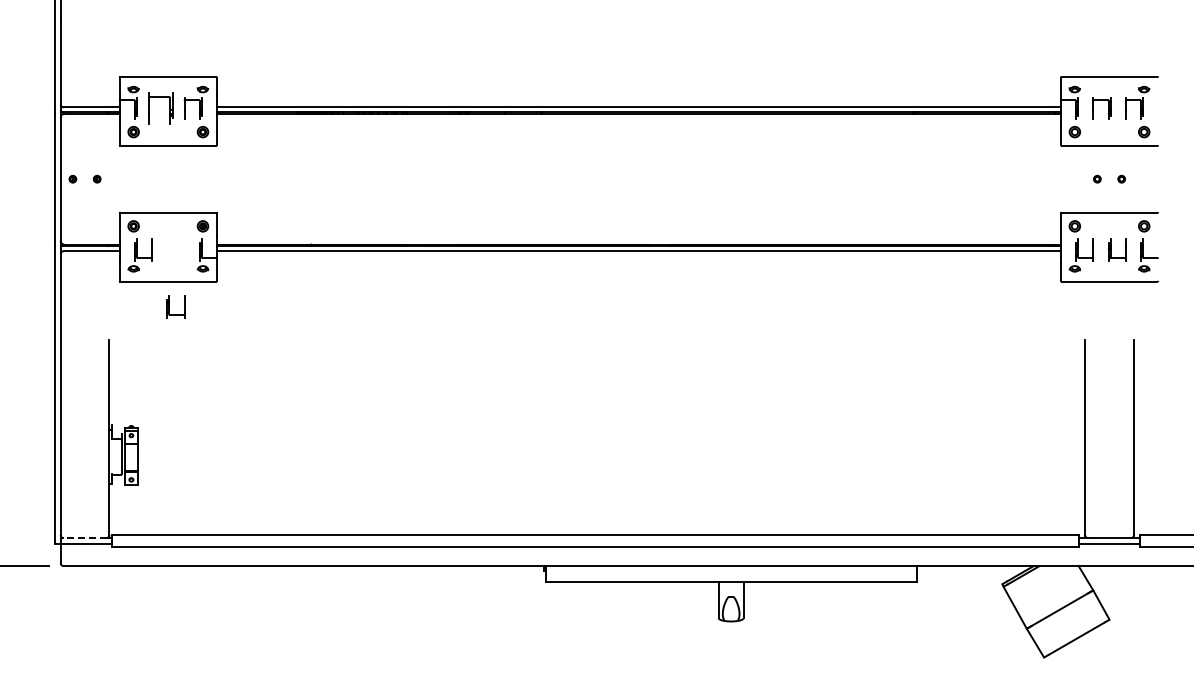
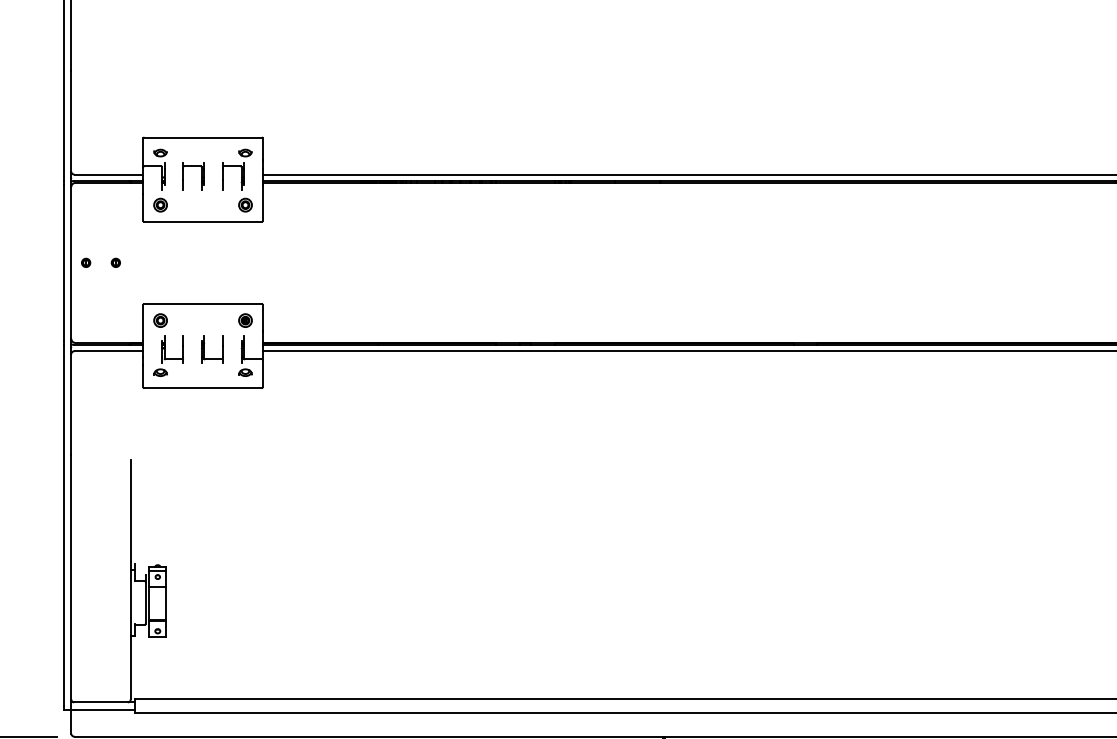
part: (160, 108) -> (193, 176), size x0.71
part: (175, 306) -> (211, 348), moved
line: (85, 537) -> (101, 701), dashed -> solid

